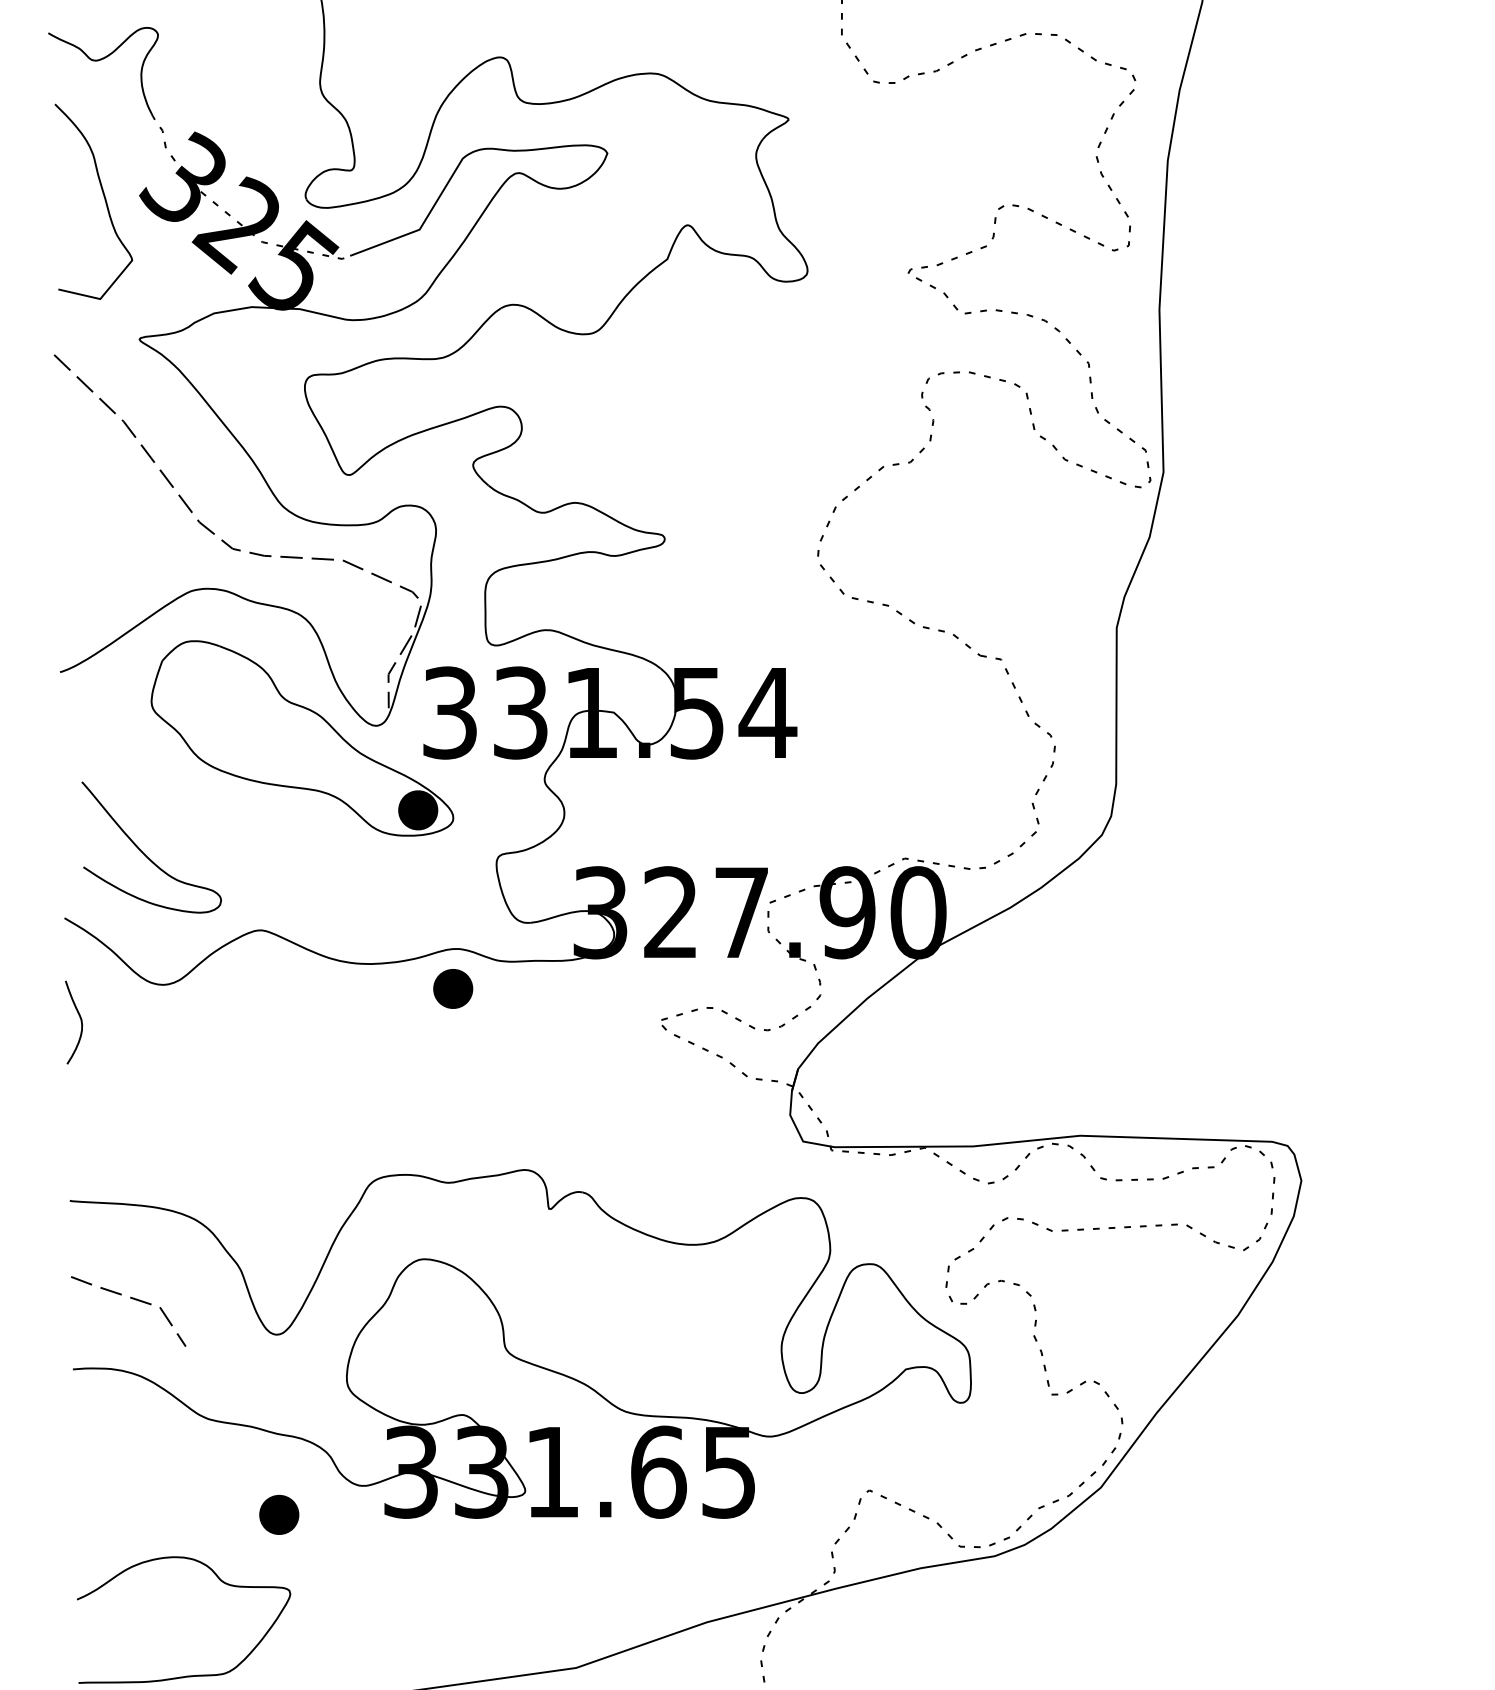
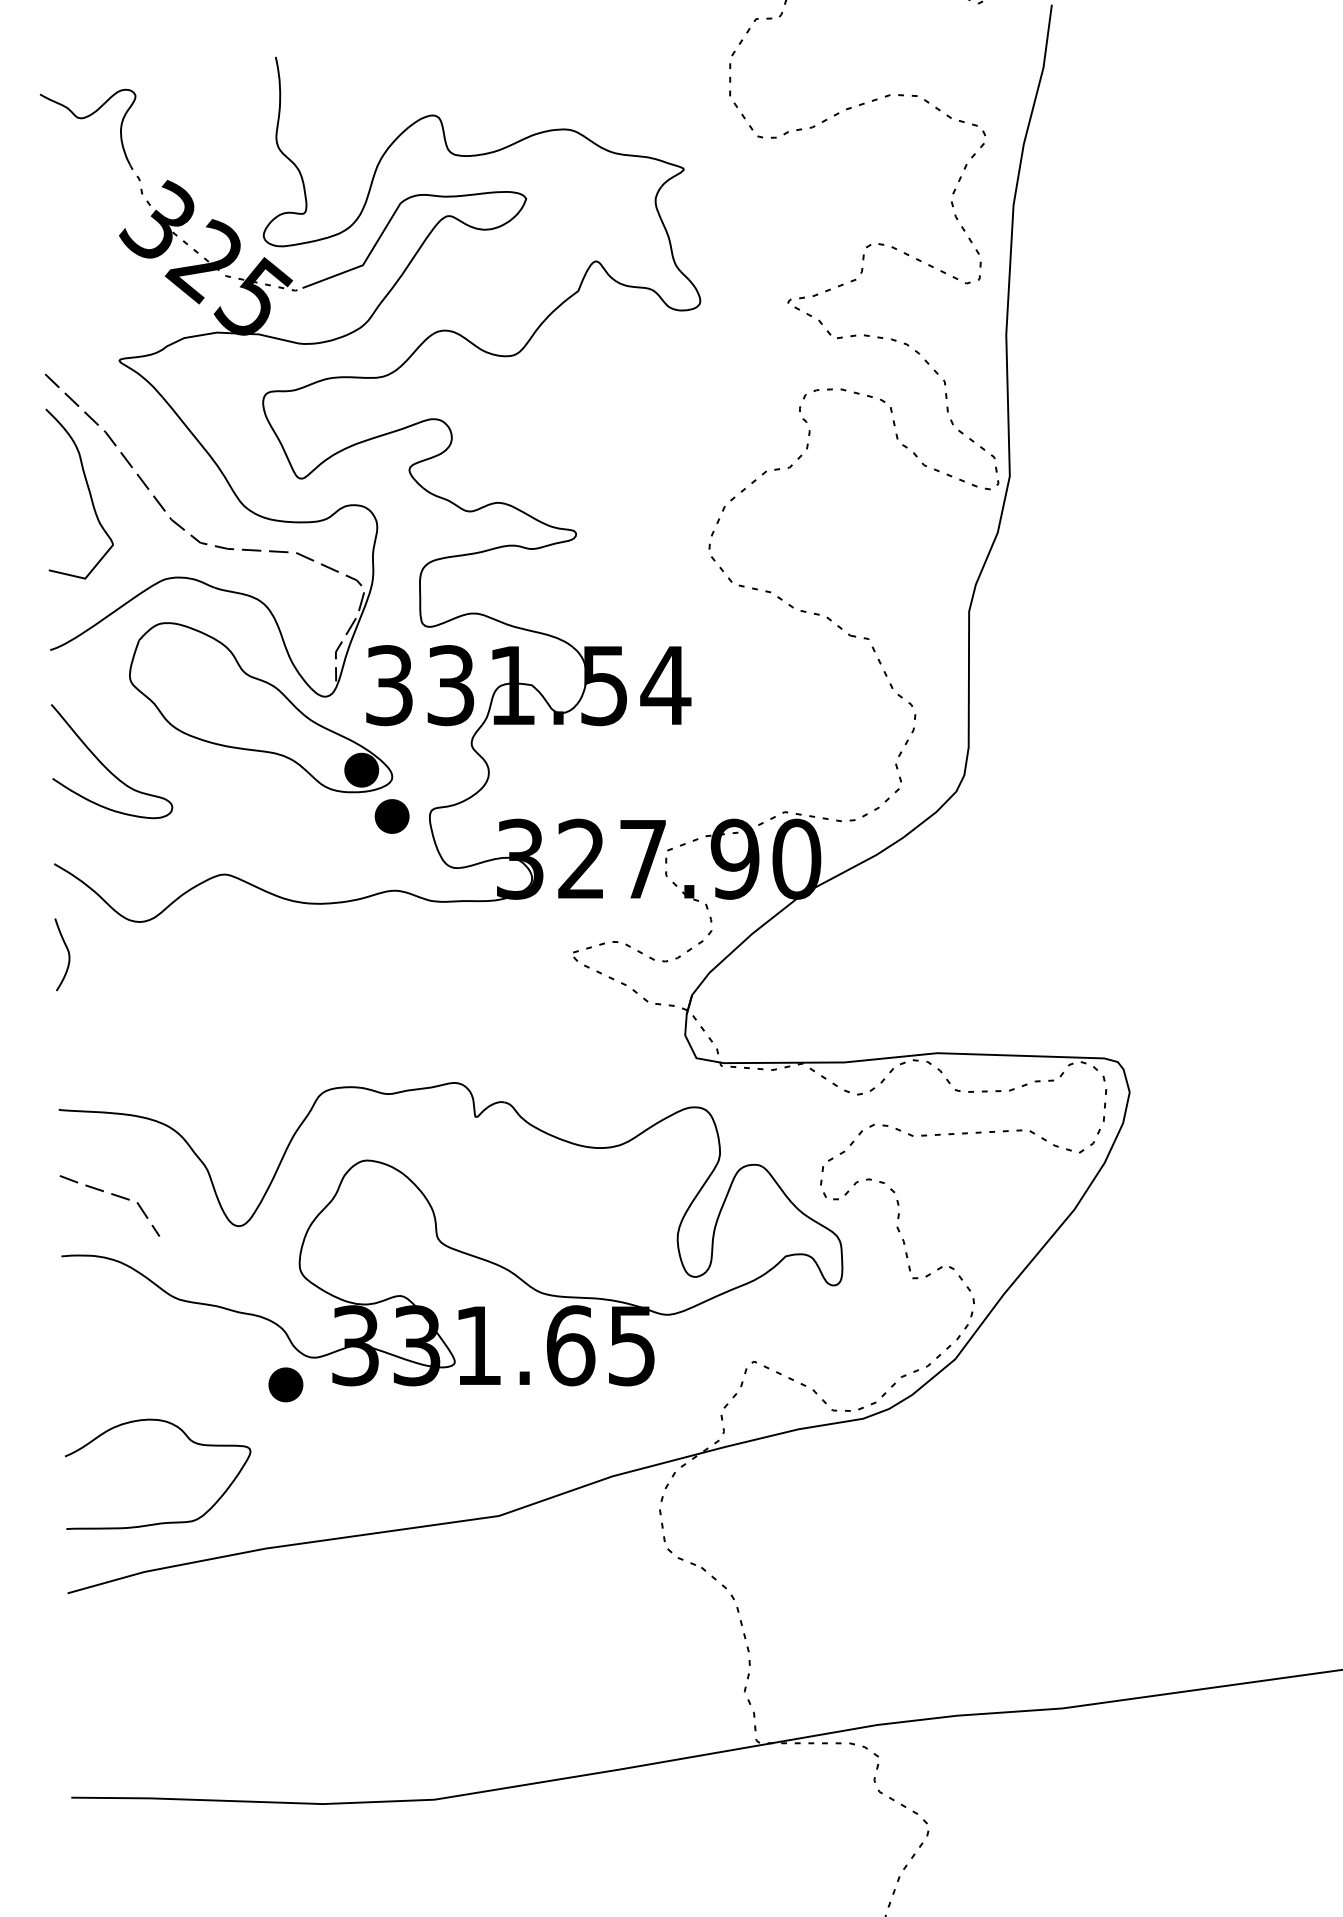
curve: (104, 198) -> (88, 491), moved
curve: (144, 852) -> (105, 765), moved
part: (452, 988) -> (391, 816), moved
part: (278, 1514) -> (285, 1384), moved

